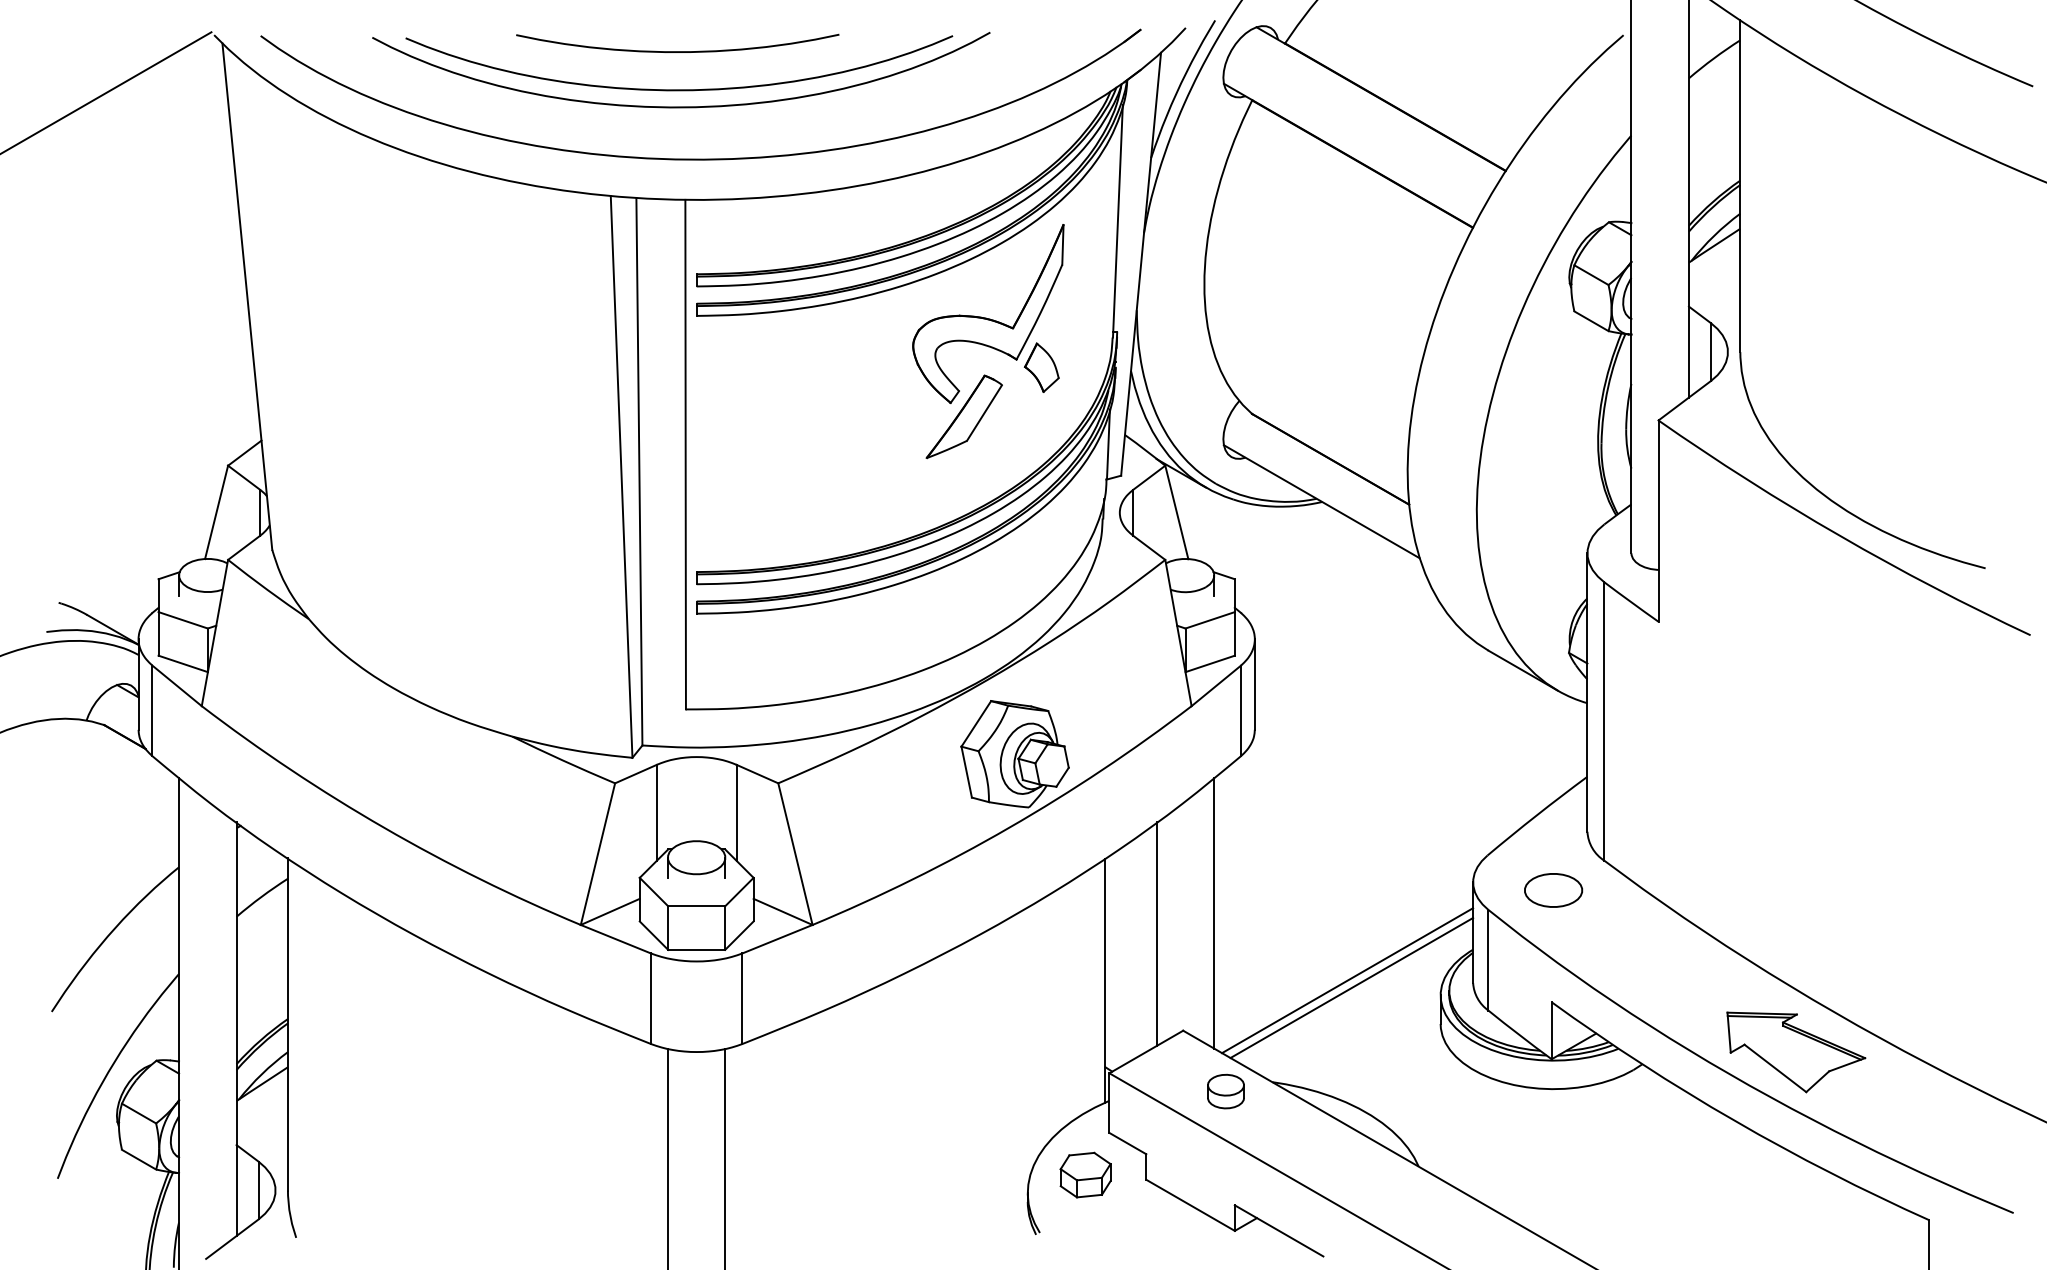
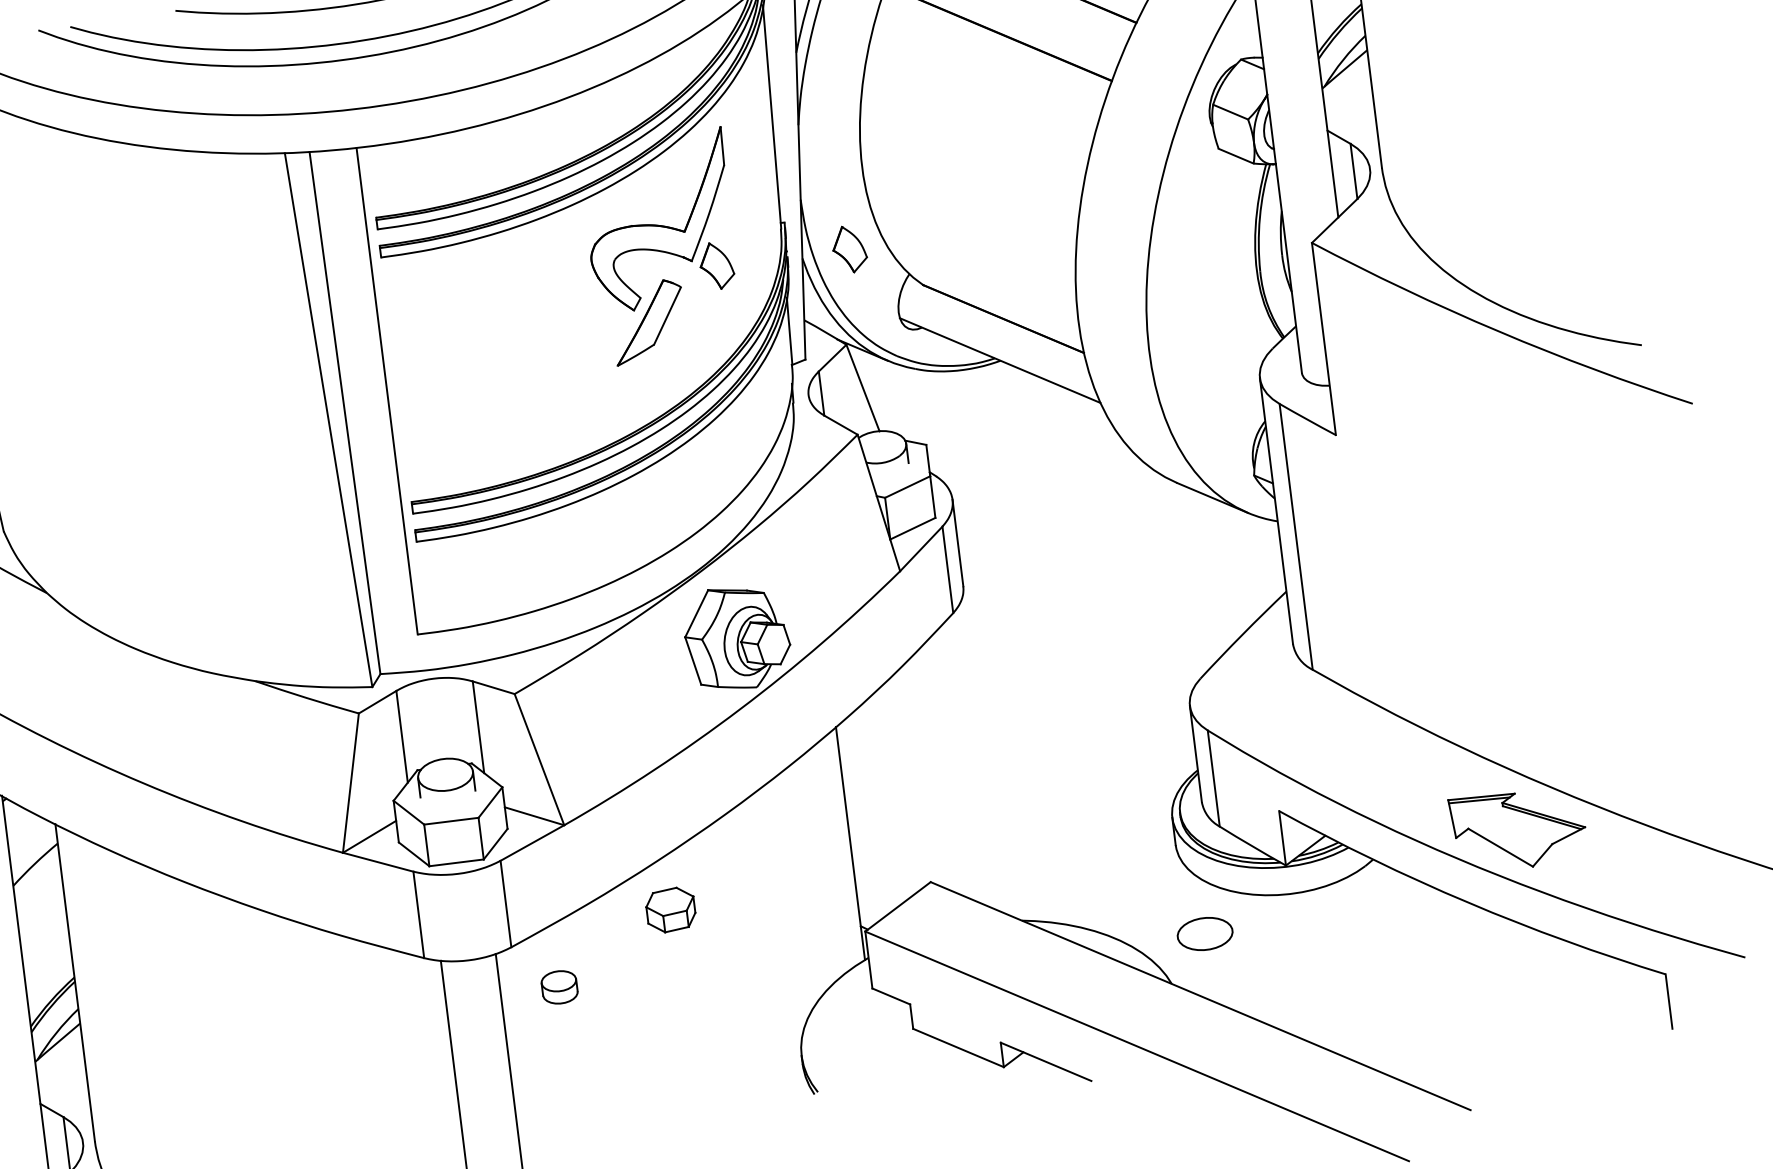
part: (1180, 367) -> (849, 249), added
part: (1553, 890) -> (1205, 934), moved
line: (1214, 912) -> (946, 765), removed
line: (1156, 933) -> (893, 792), removed
line: (1347, 980) -> (1081, 814), removed
line: (1351, 987) -> (1086, 820), removed
part: (1225, 1091) -> (559, 987), moved
part: (1085, 1174) -> (670, 909), moved

